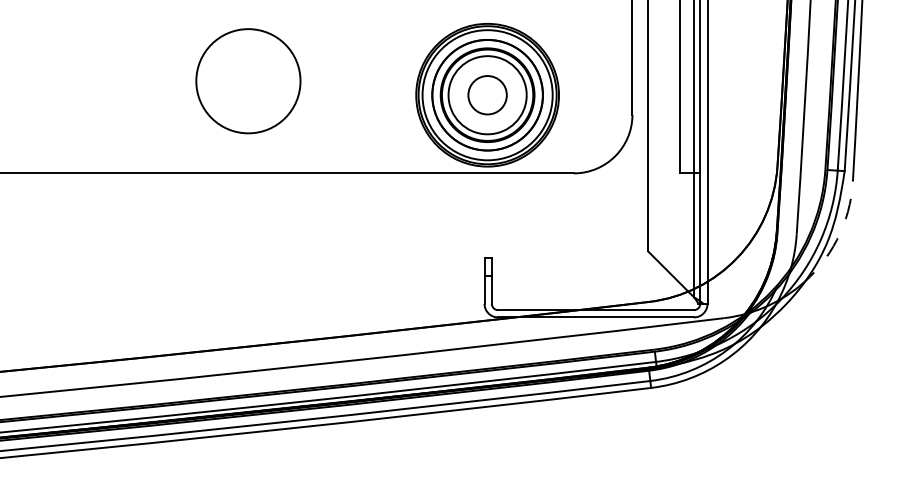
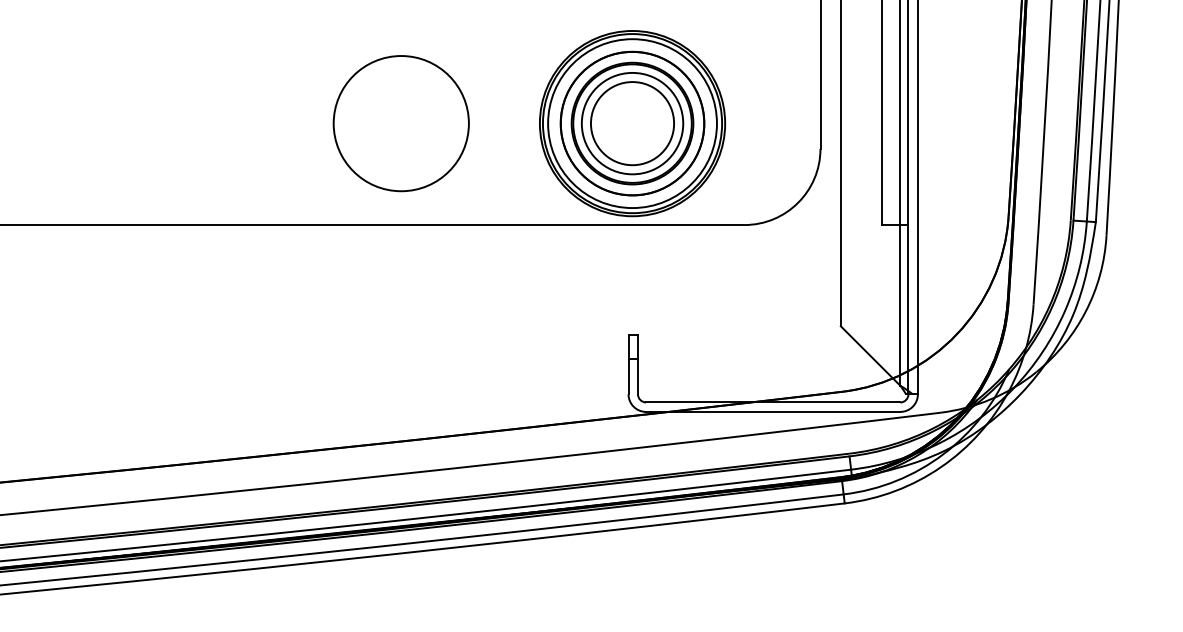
circle: (248, 81) -> (401, 123), moved
circle: (487, 95) -> (632, 123), size x1.67
arc: (837, 239) -> (1086, 310), dashed -> solid

